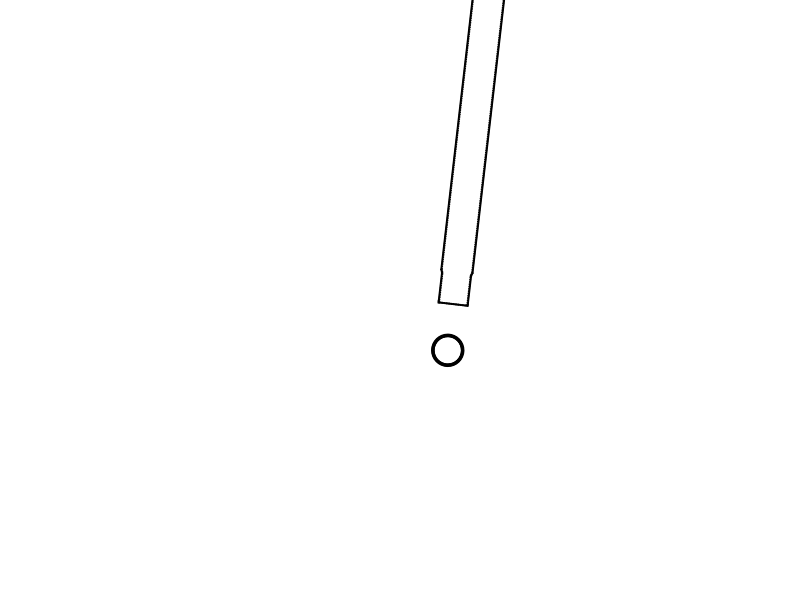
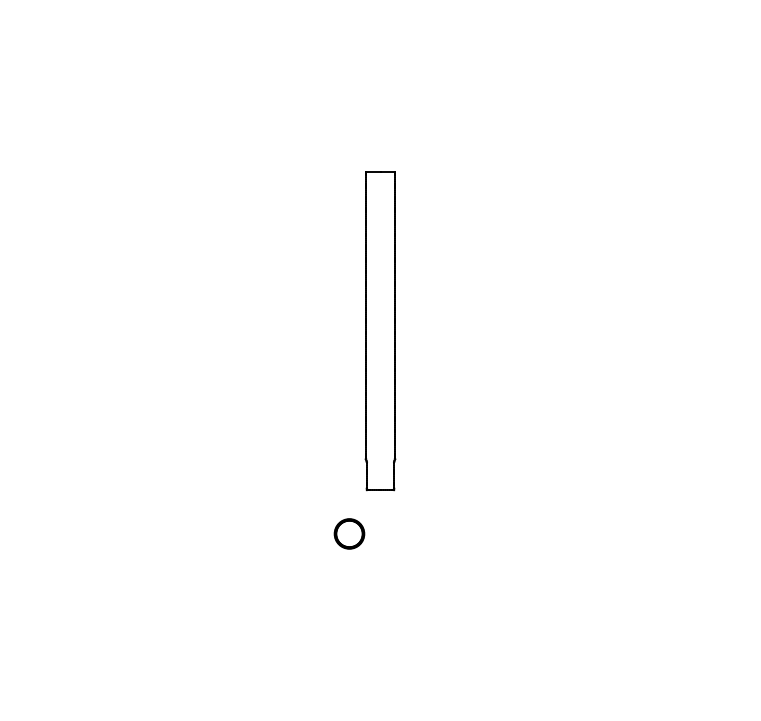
part: (447, 349) -> (349, 533), moved

